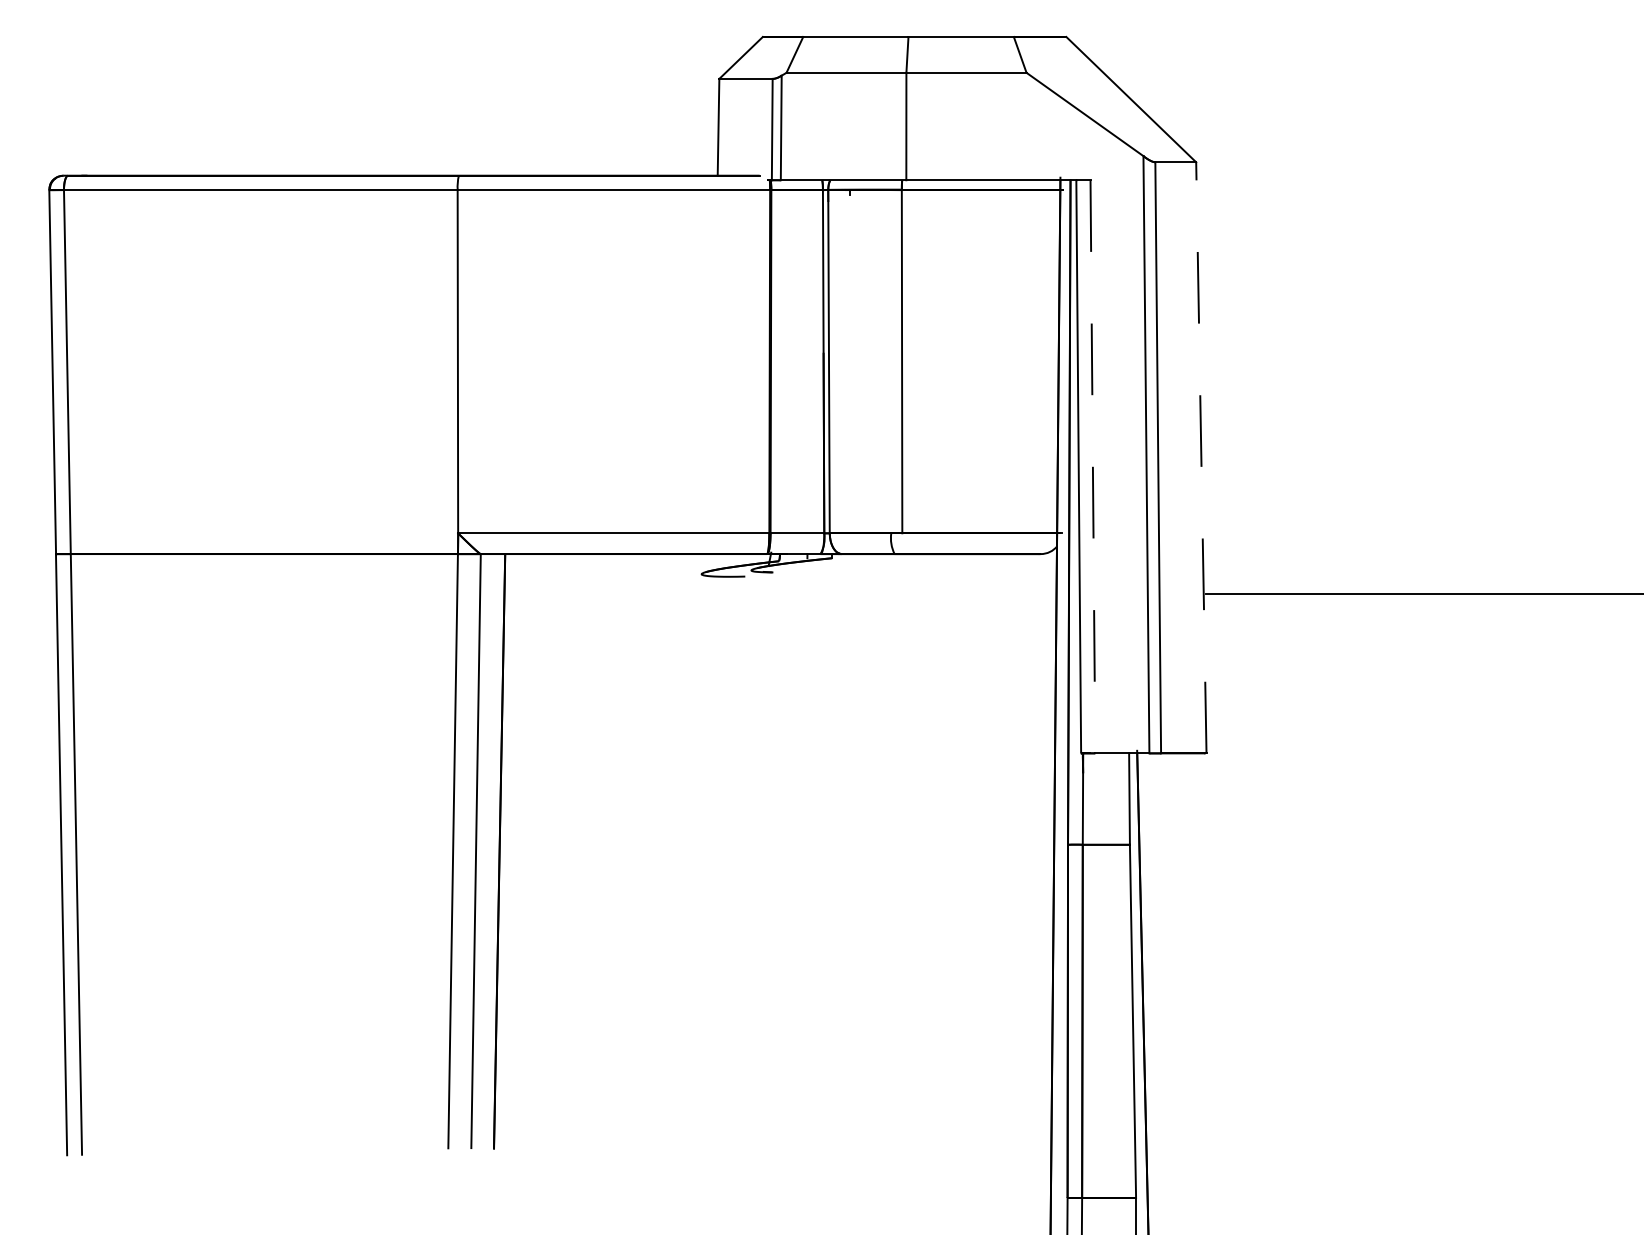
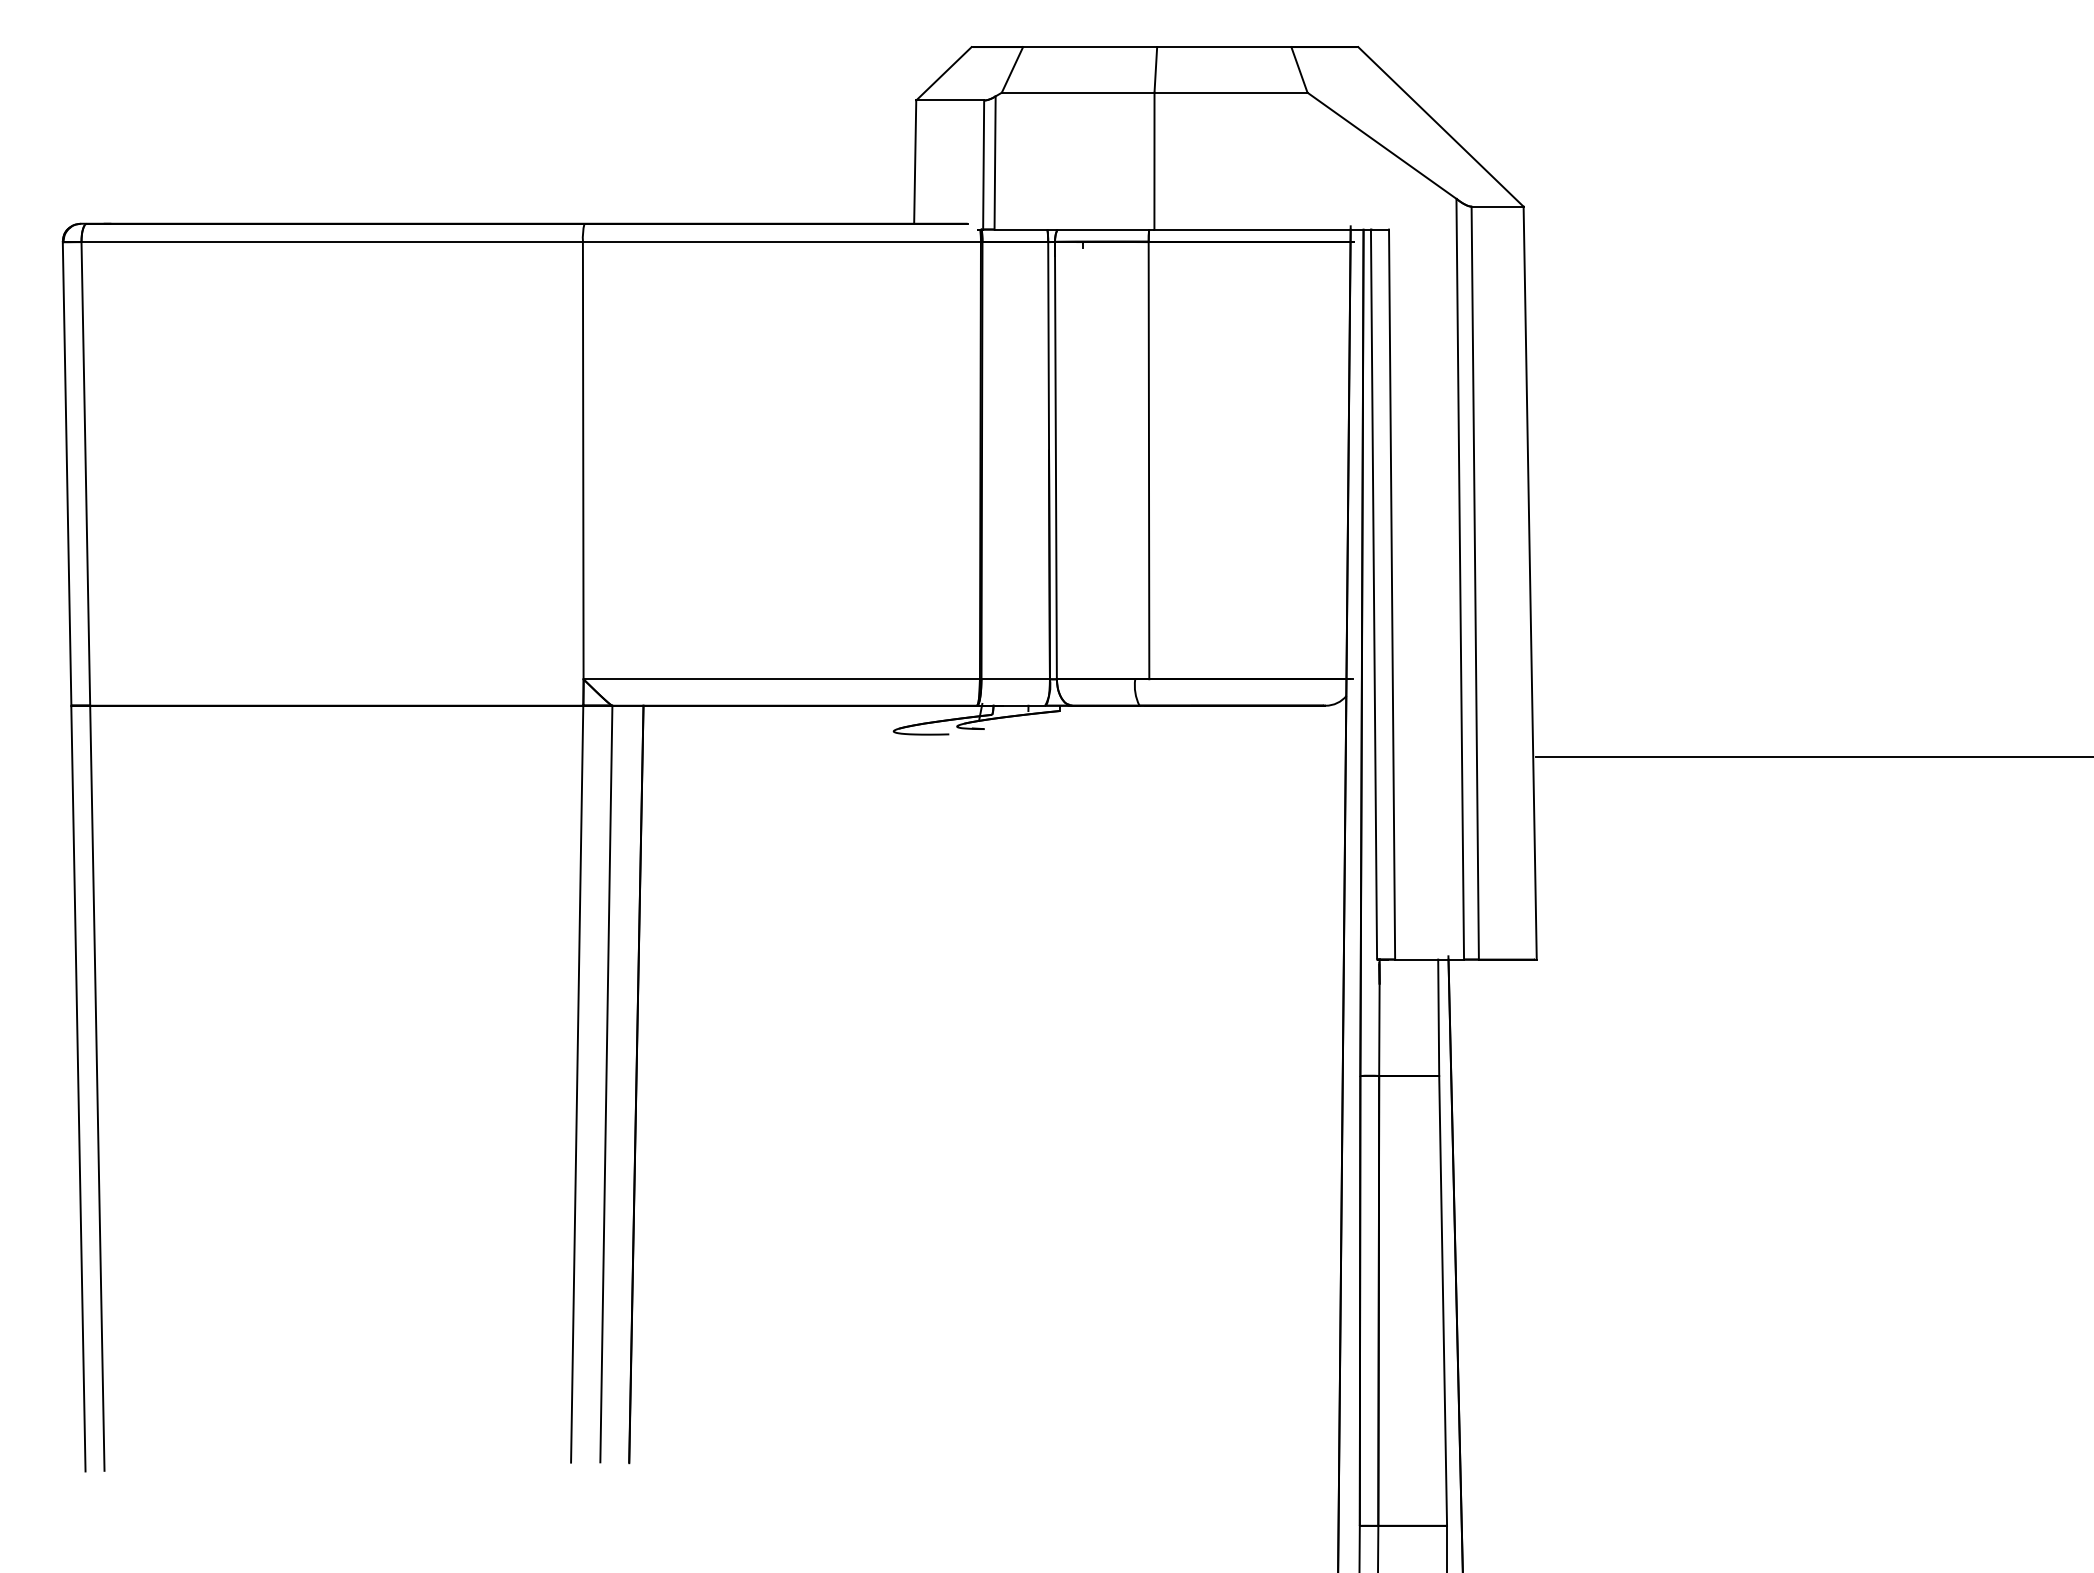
line: (1201, 458) -> (1530, 583), dashed -> solid
line: (1093, 467) -> (1392, 595), dashed -> solid

